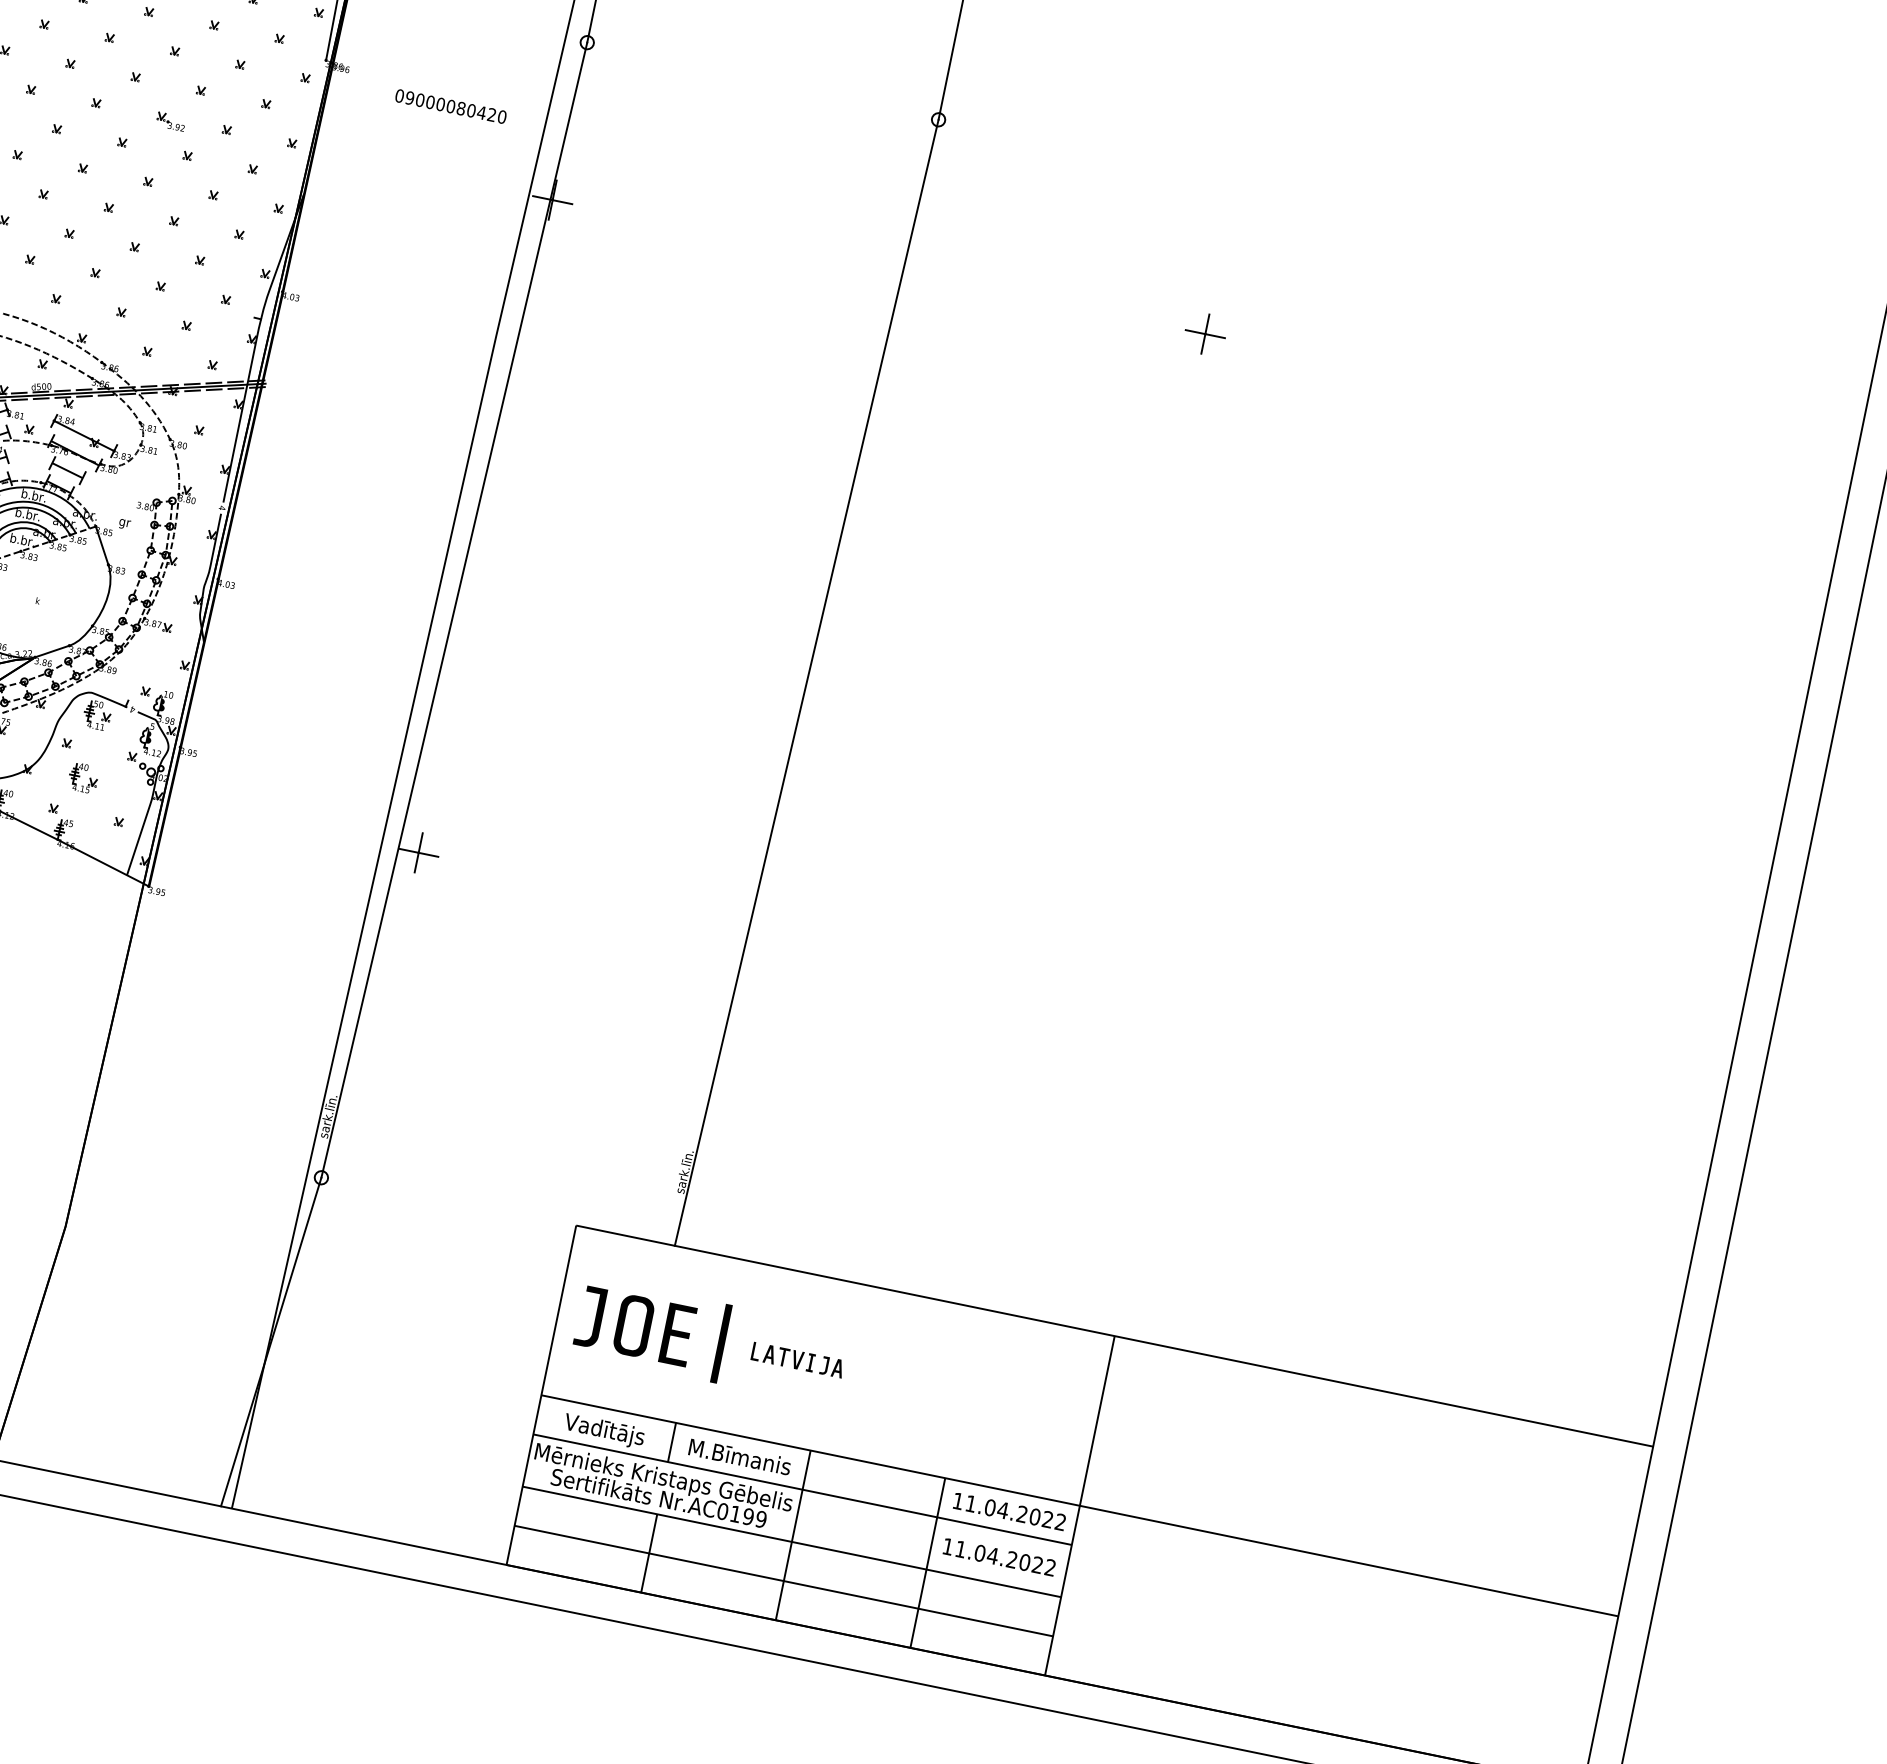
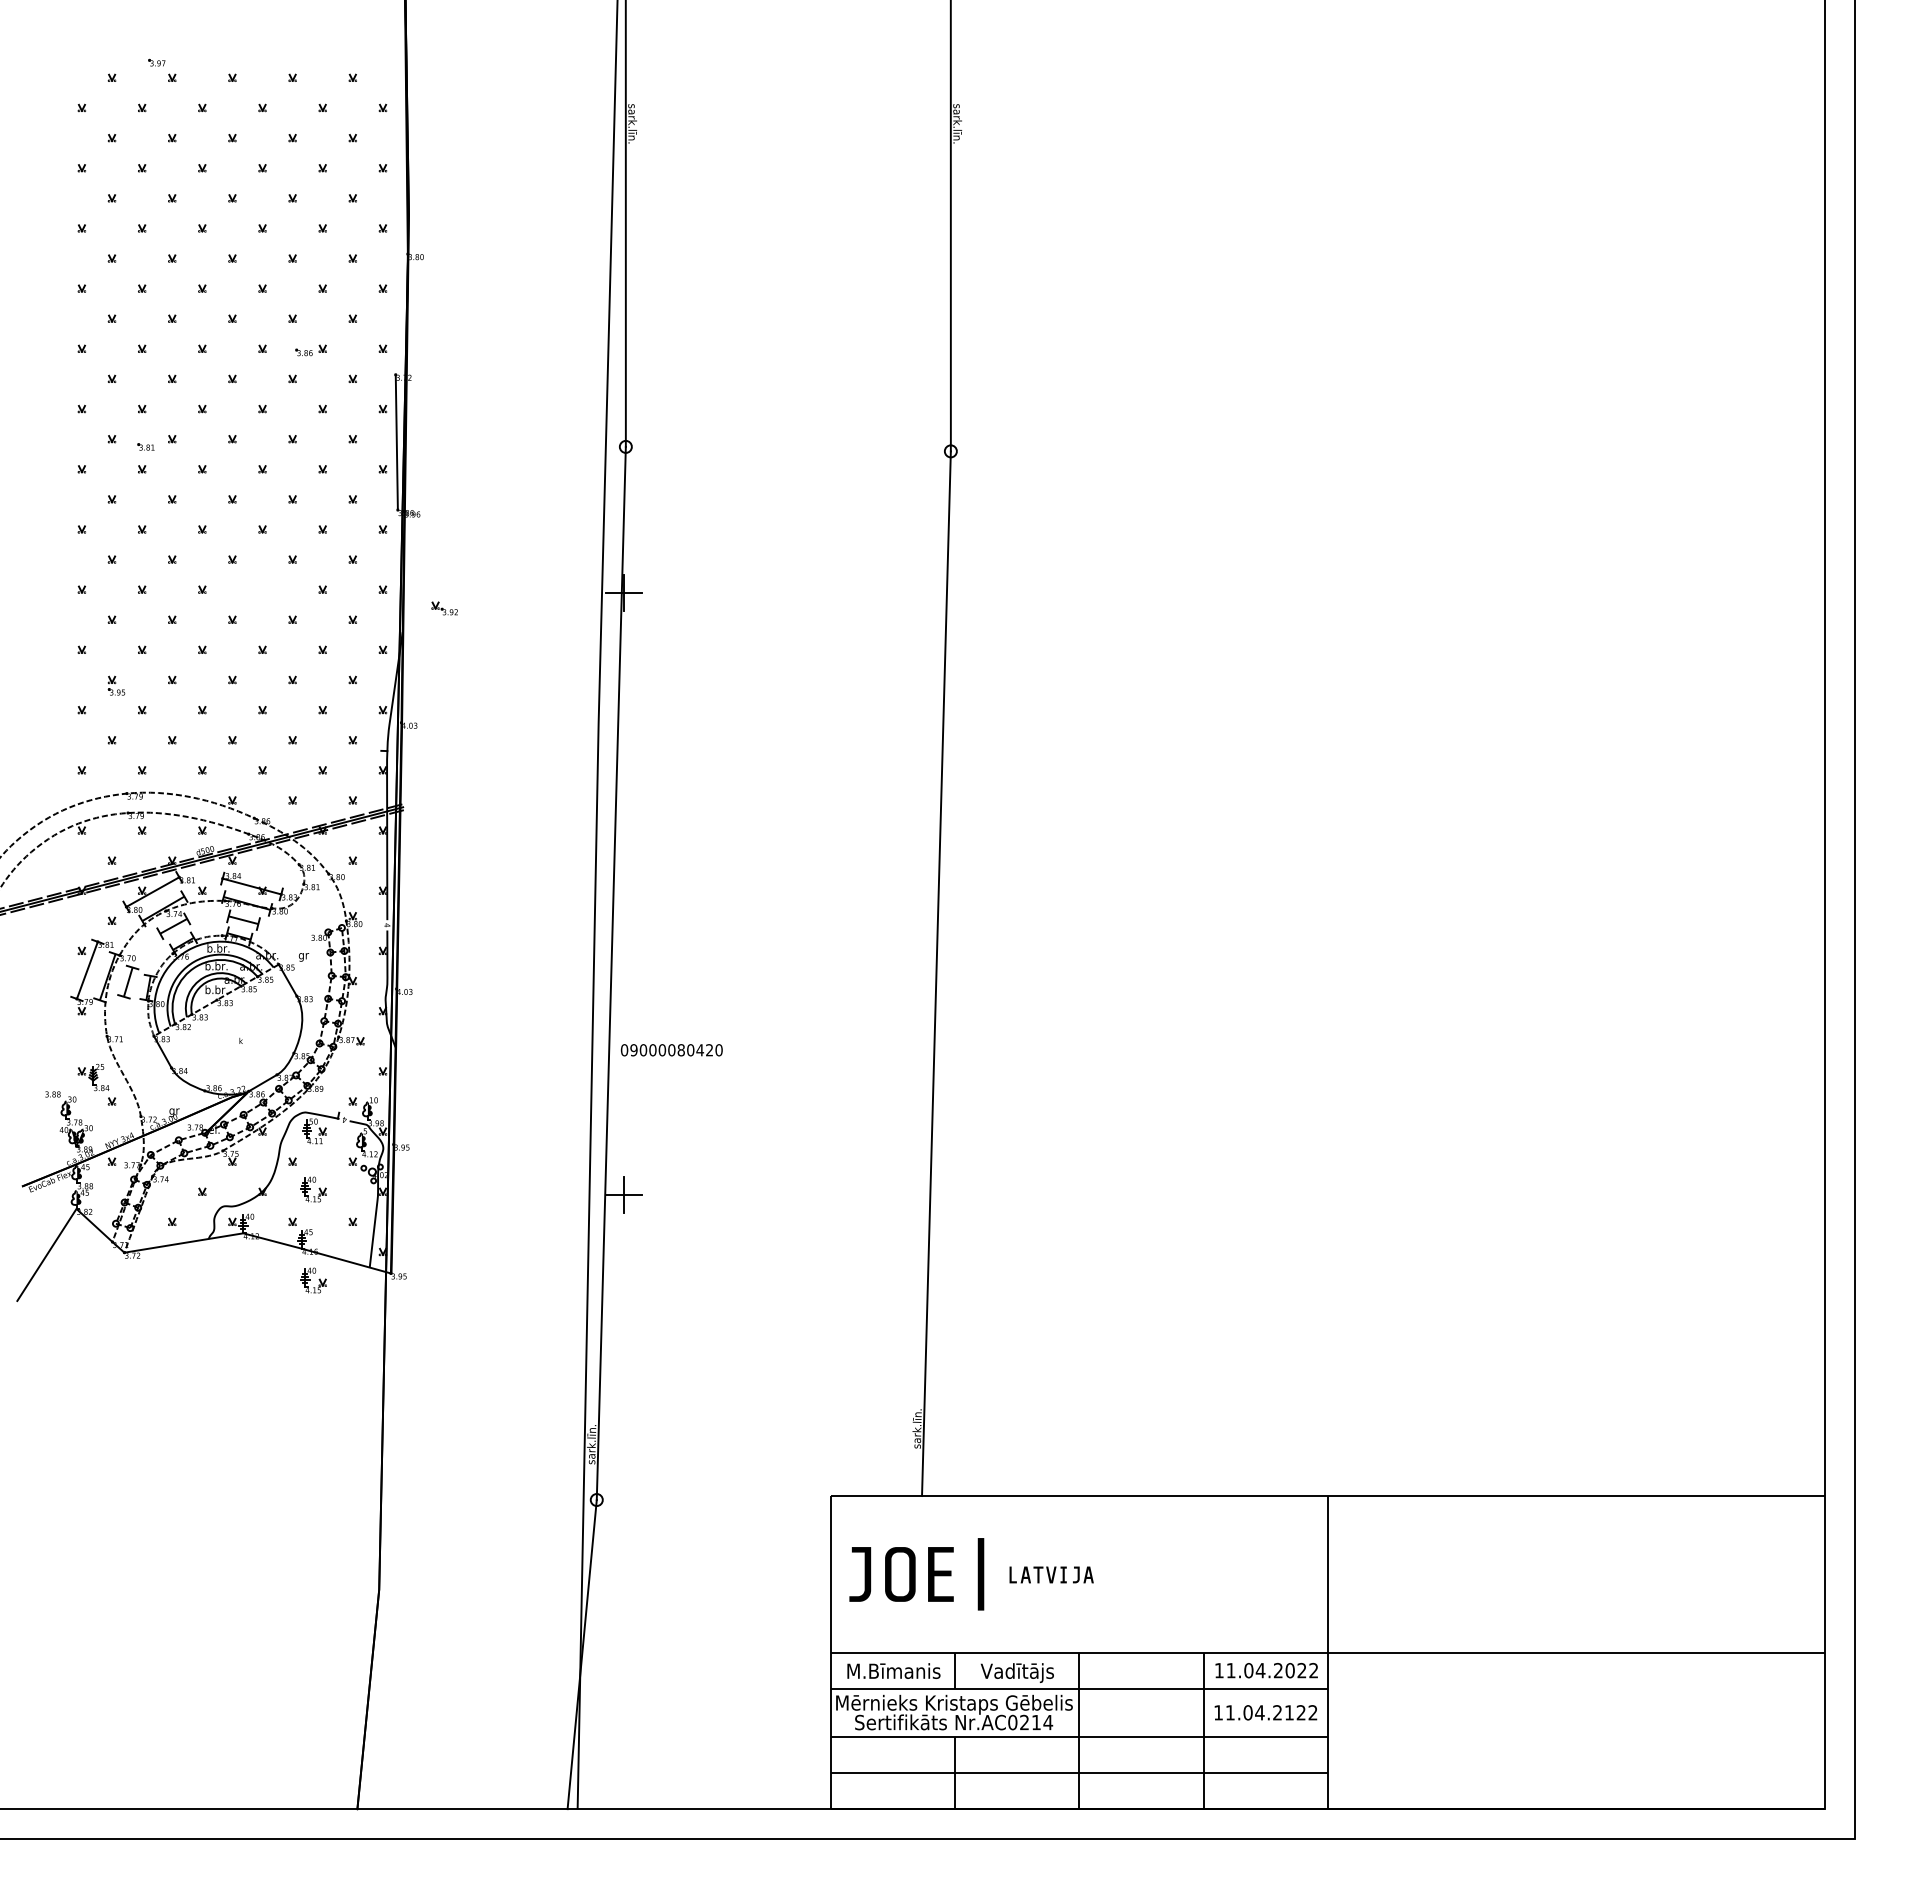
text: (450, 106) -> (671, 1050), moved
part: (170, 121) -> (444, 608), moved
part: (1204, 333) -> (1225, 592), removed
part: (63, 876) -> (313, 1280), added
text: (604, 1430) -> (893, 1672), Vadītājs -> M.Bīmanis
text: (738, 1459) -> (1017, 1673), M.Bīmanis -> Vadītājs
text: (748, 1516) -> (1036, 1722), Nr.AC0199 -> Nr.AC0214
text: (1025, 1562) -> (1289, 1712), 11.04.2022 -> 11.04.2122

